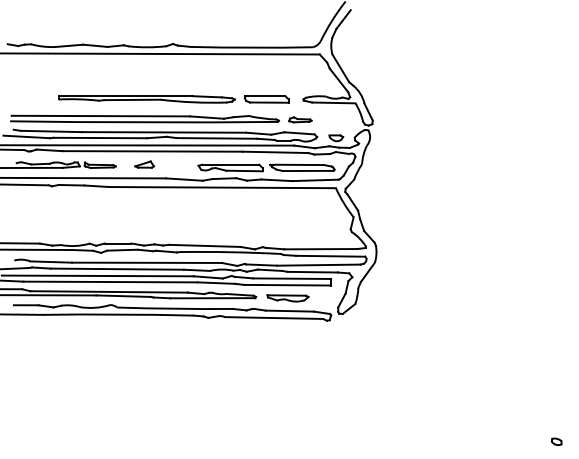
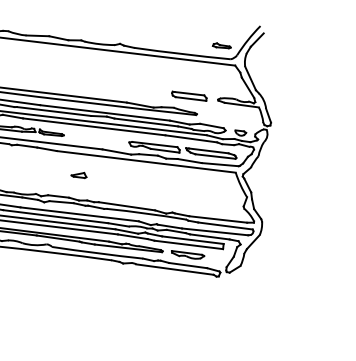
part: (146, 99) -> (94, 85), removed
part: (300, 119) -> (222, 45), moved
part: (144, 164) -> (79, 174), moved

